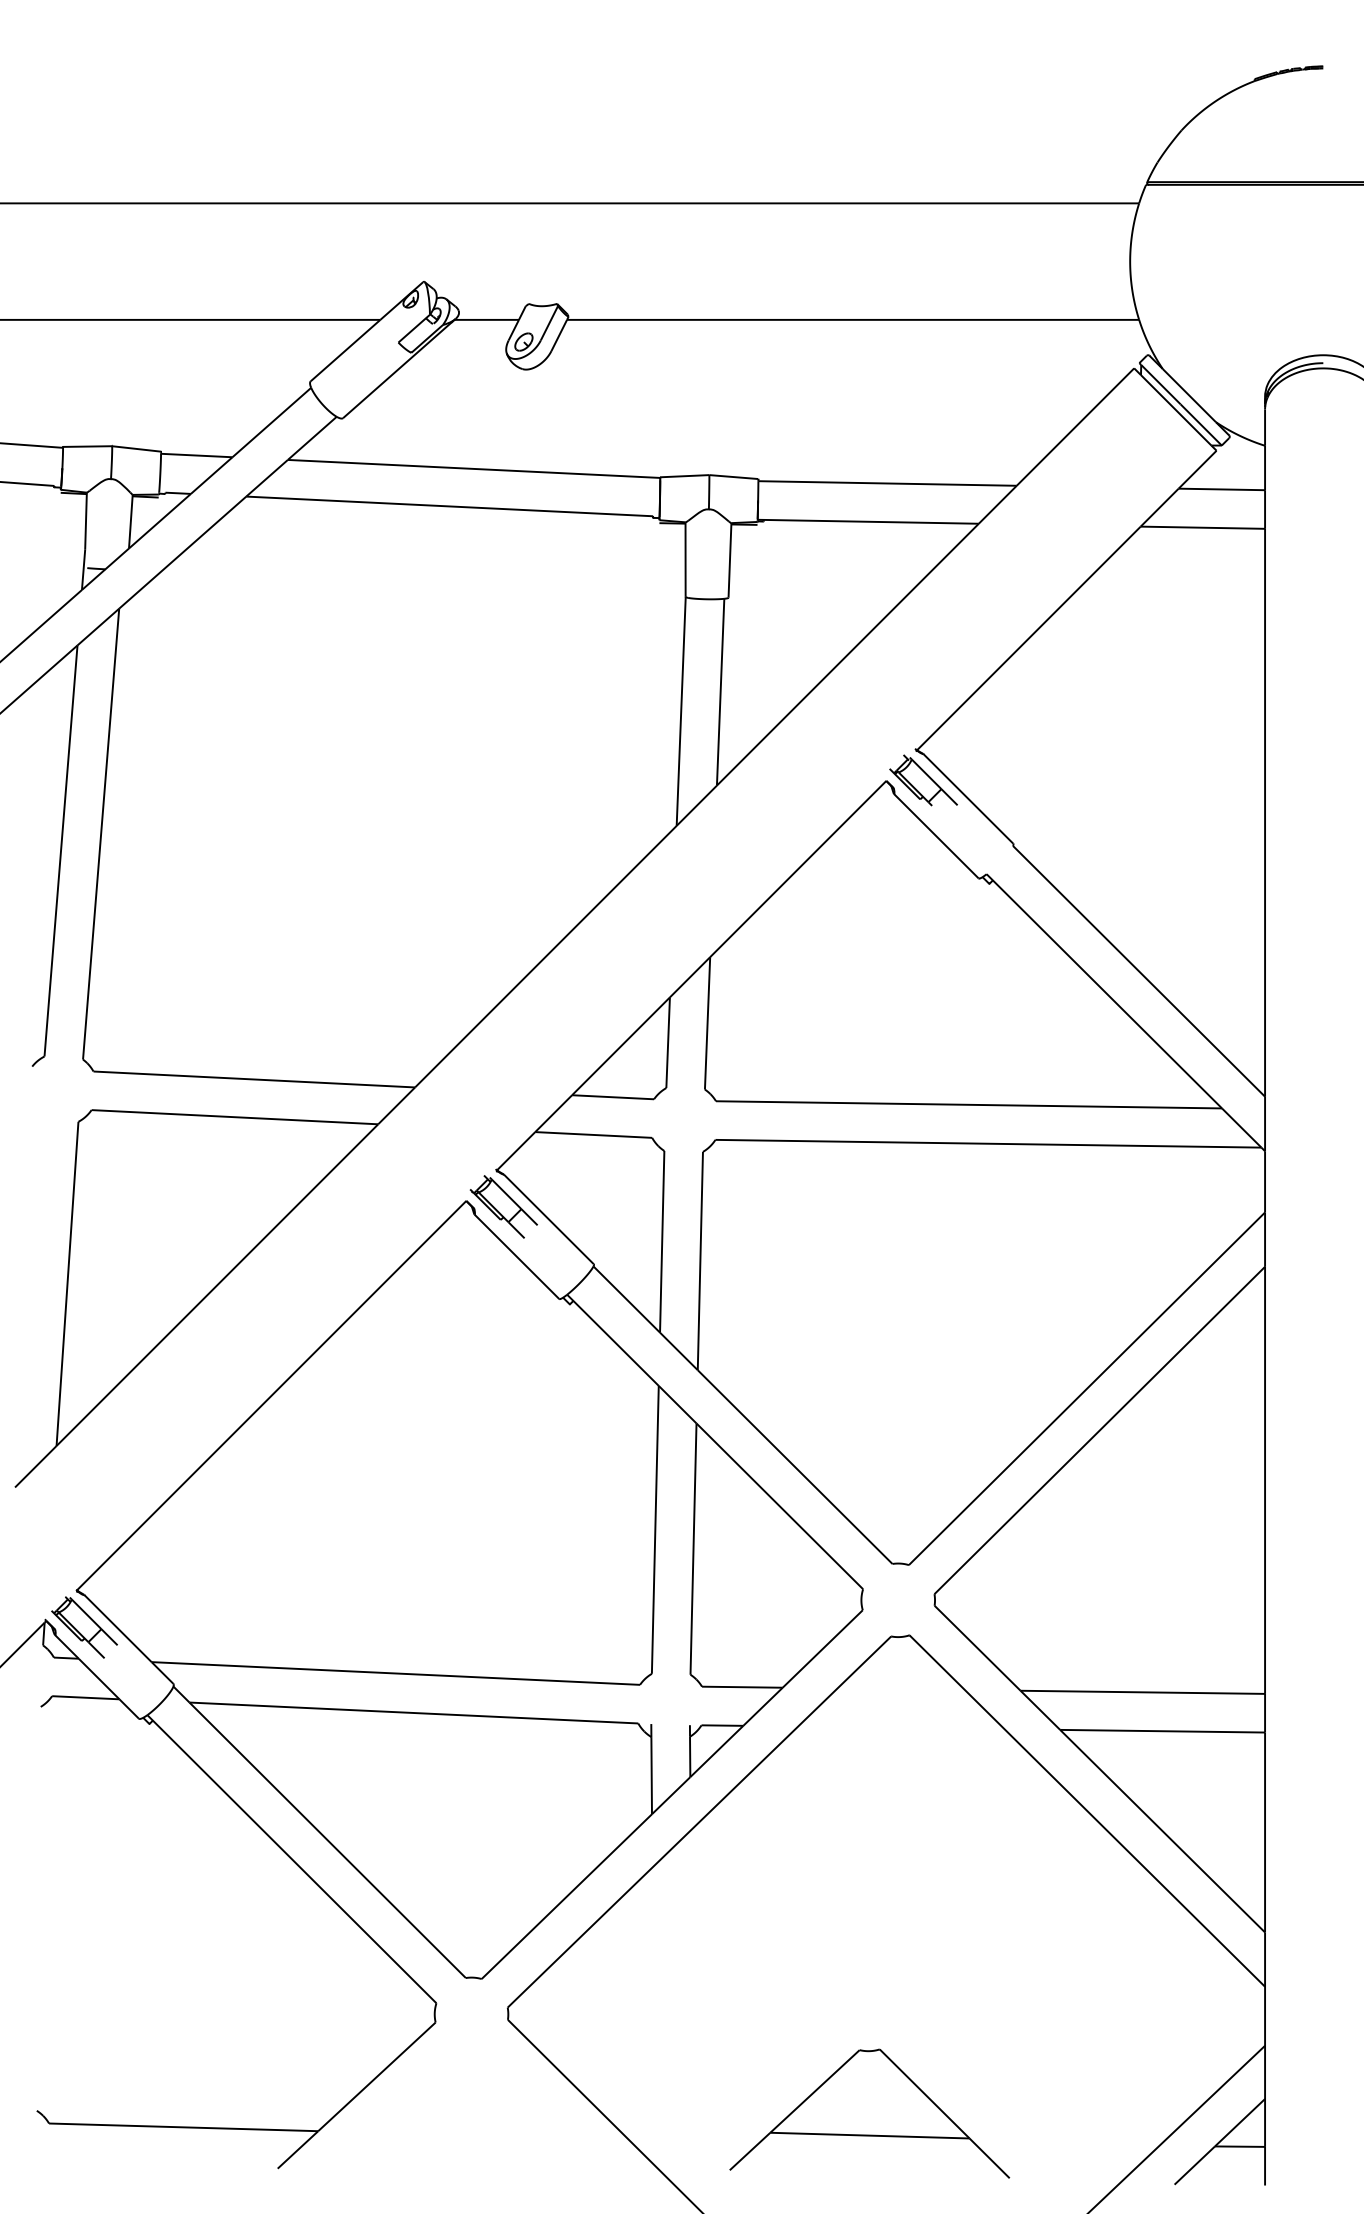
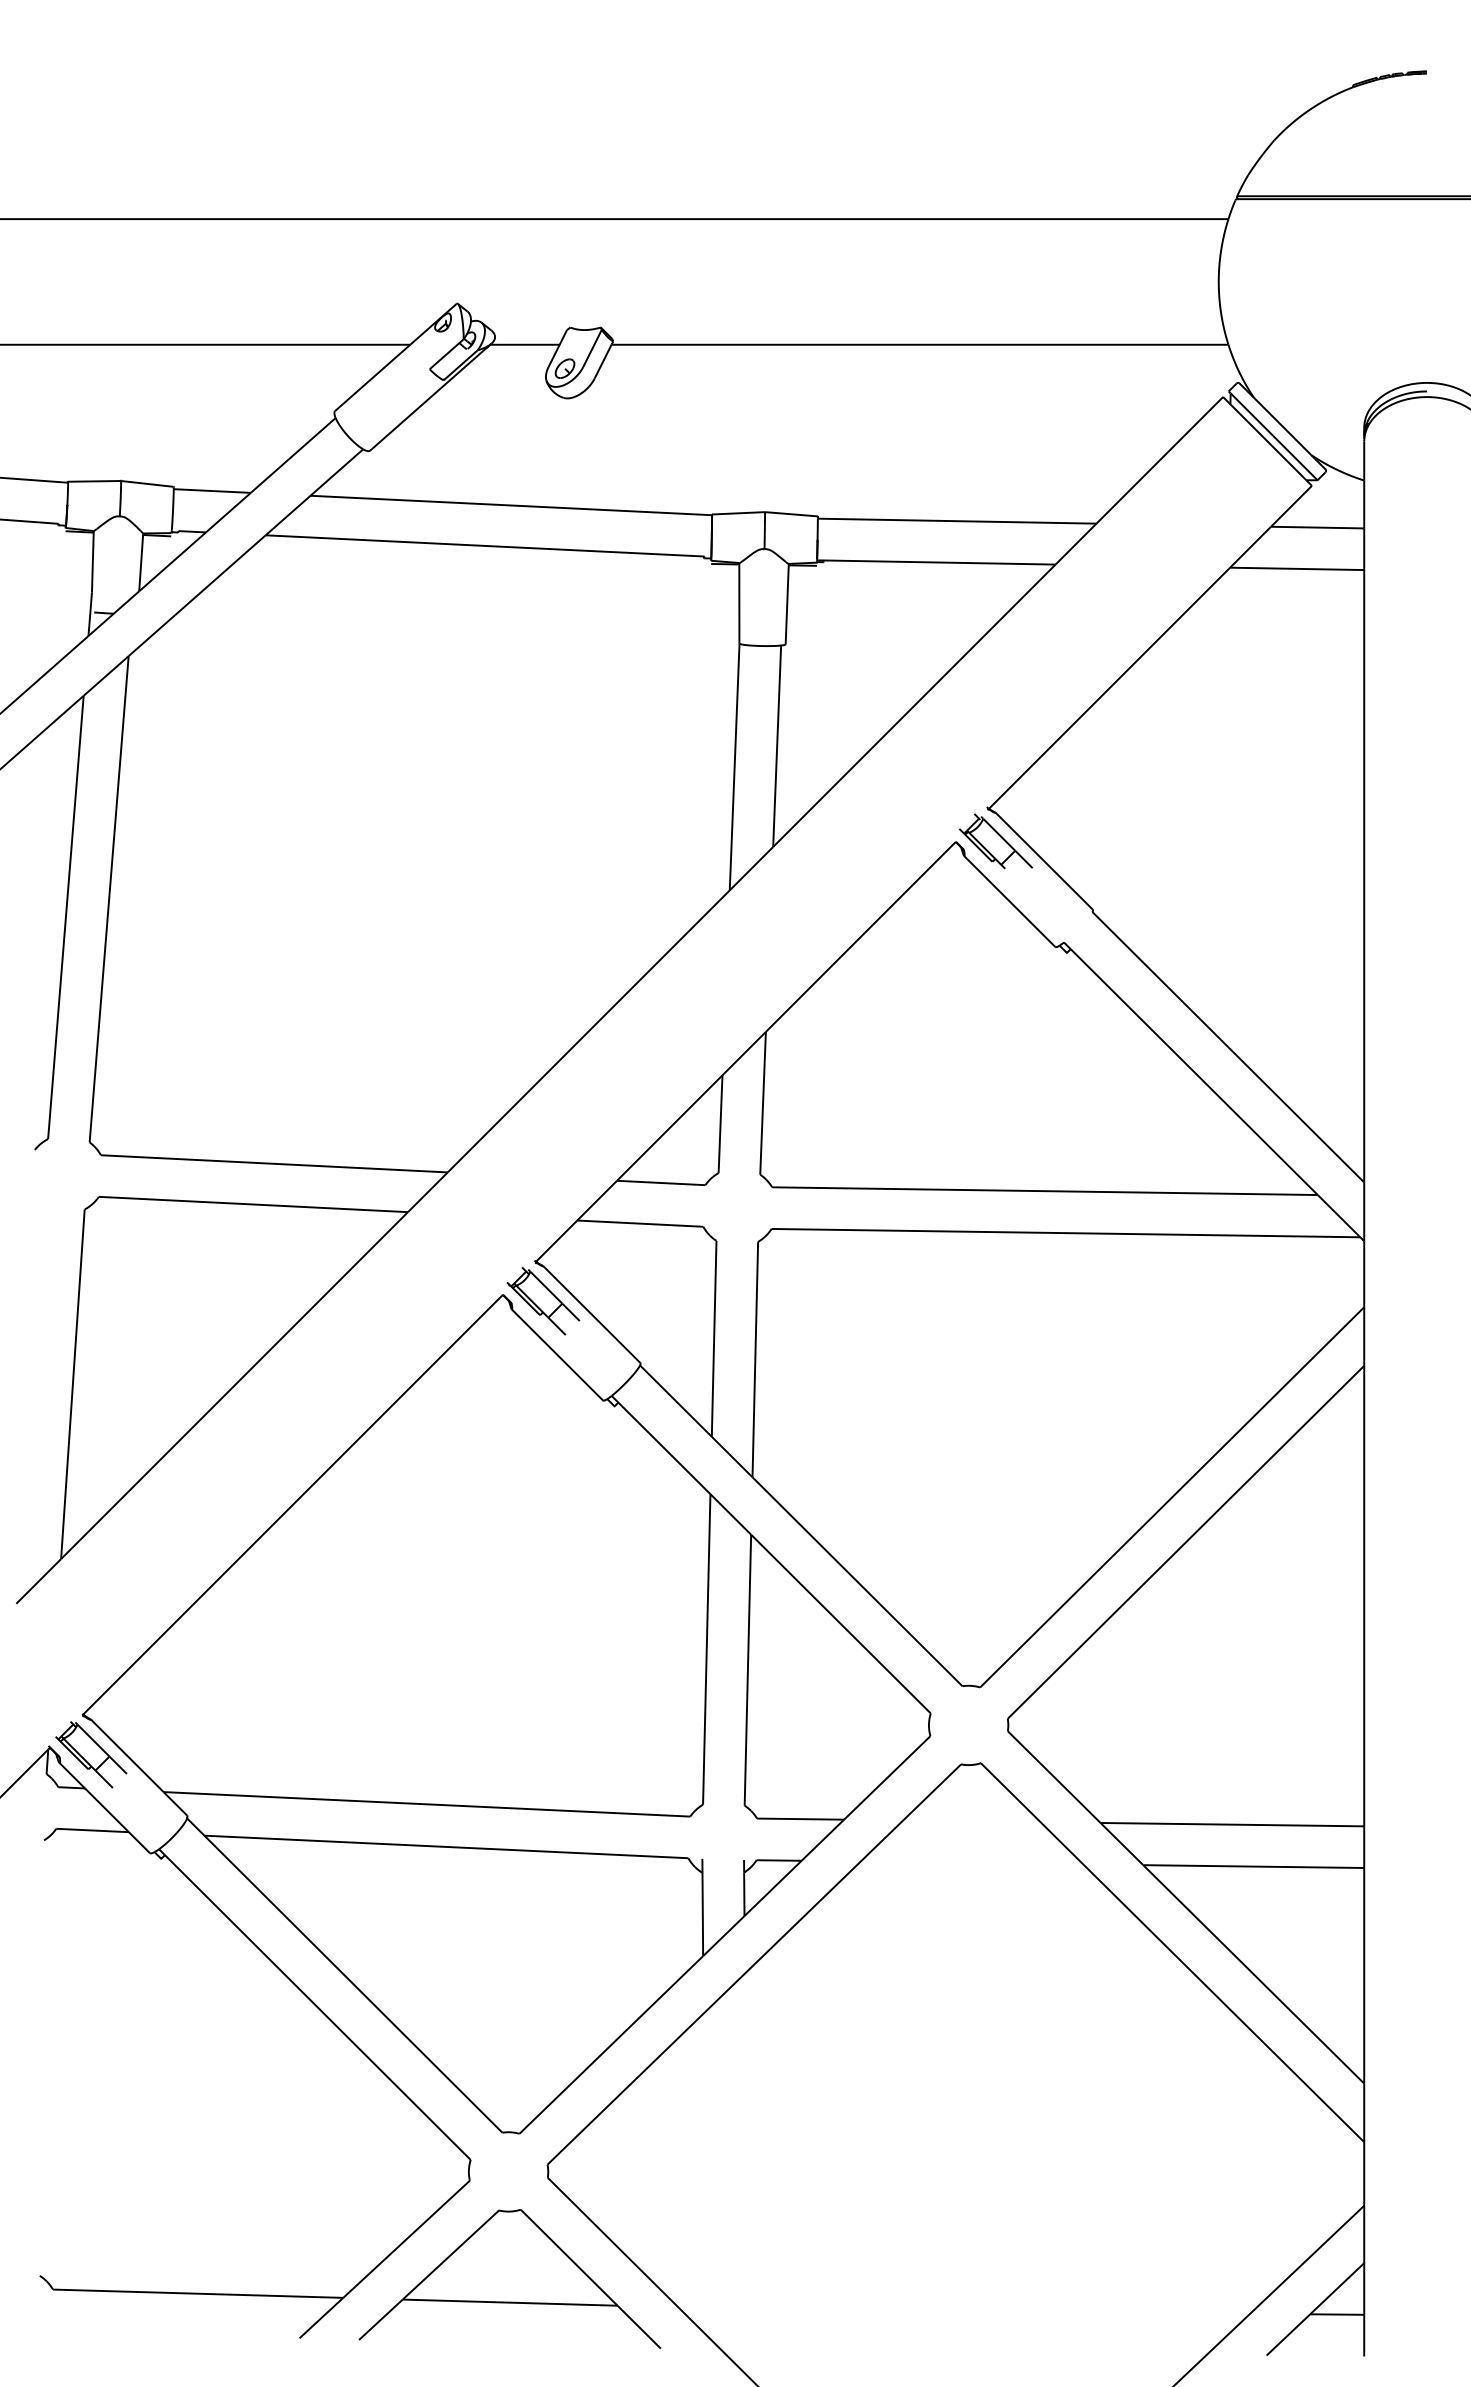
part: (869, 2113) -> (509, 2278), moved

